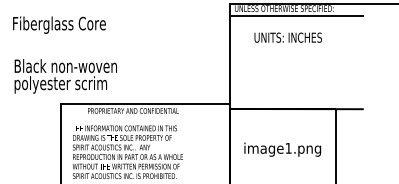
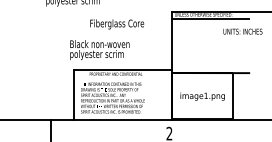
text: (59, 25) -> (117, 24), moved
text: (287, 37) -> (242, 31), moved
text: (65, 77) -> (99, 50), moved

